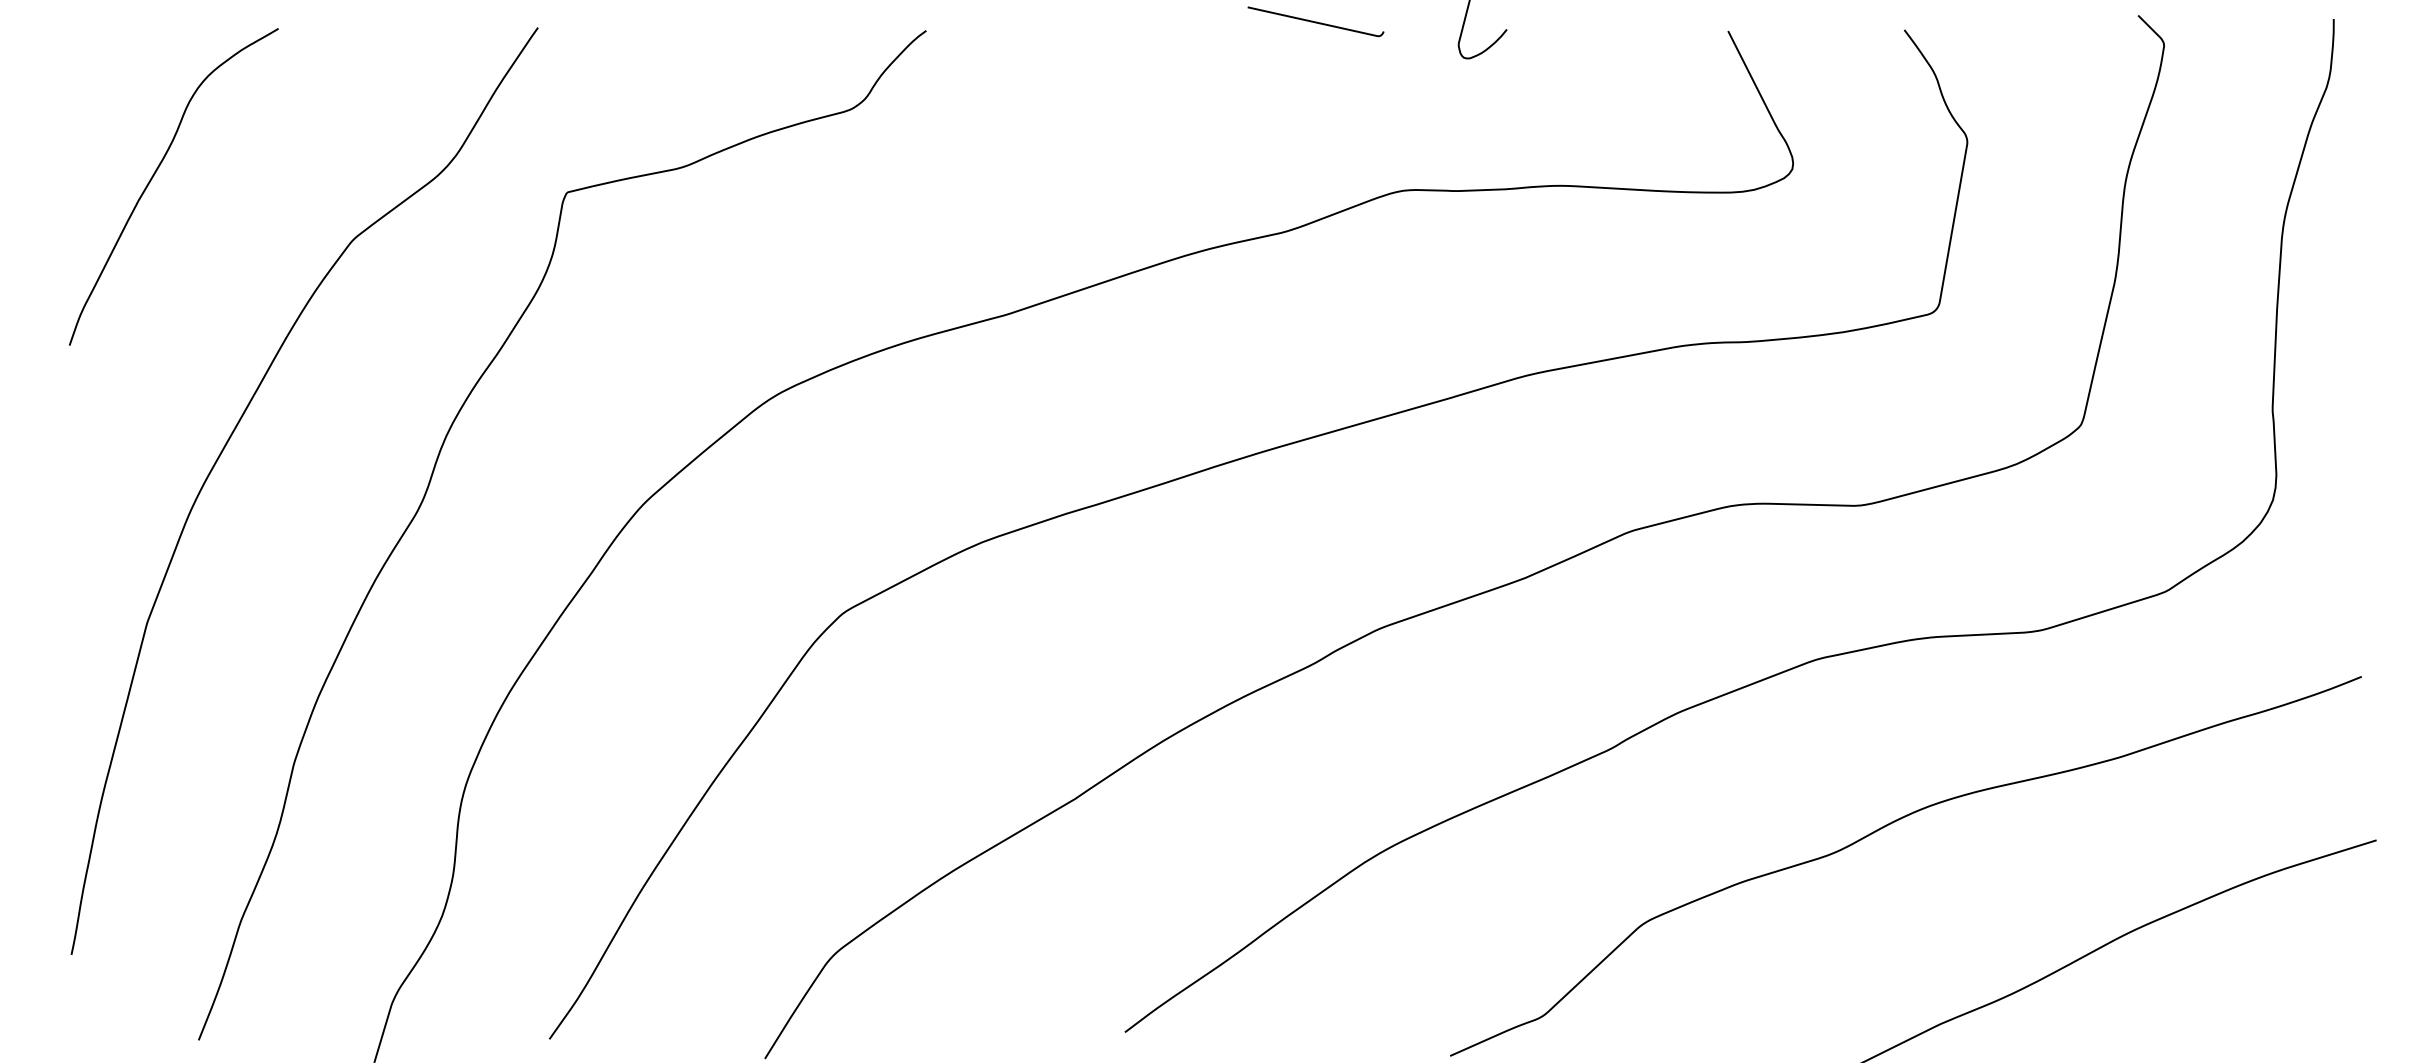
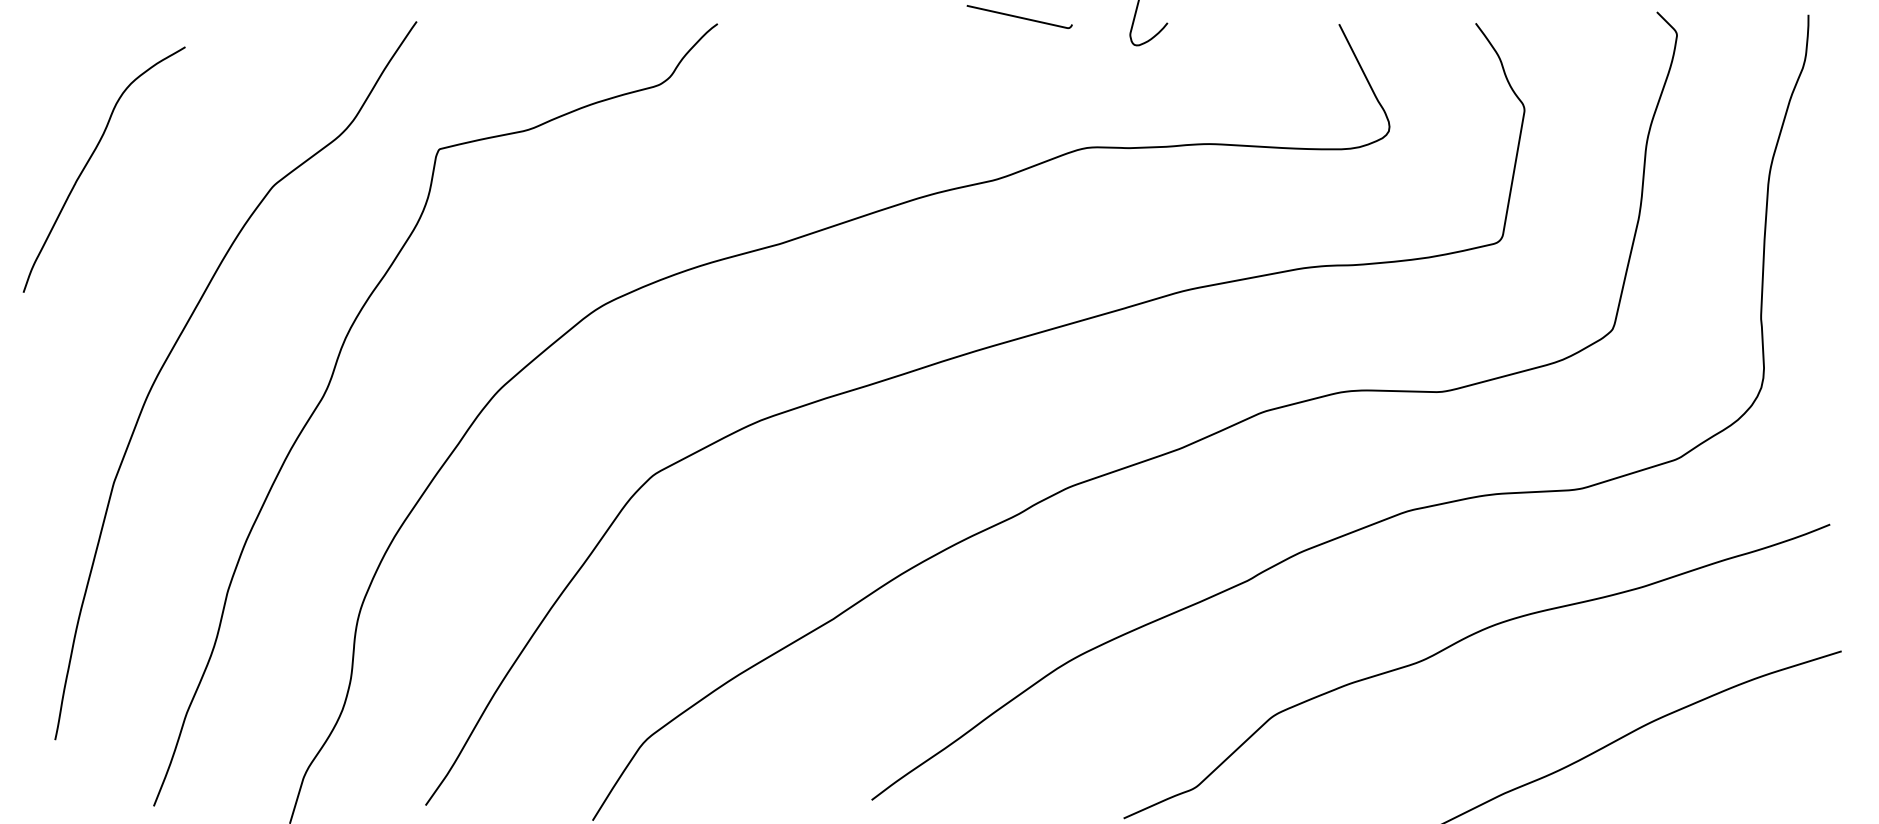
curve: (155, 174) -> (90, 160), moved

